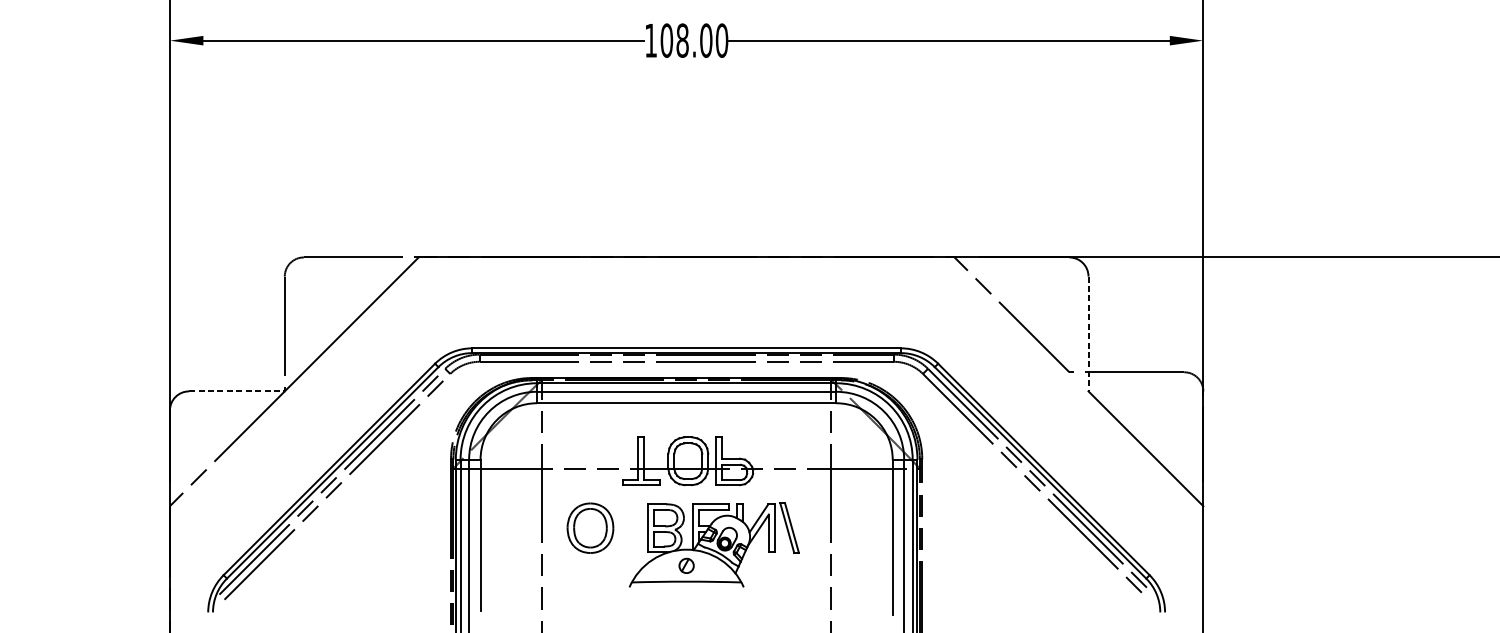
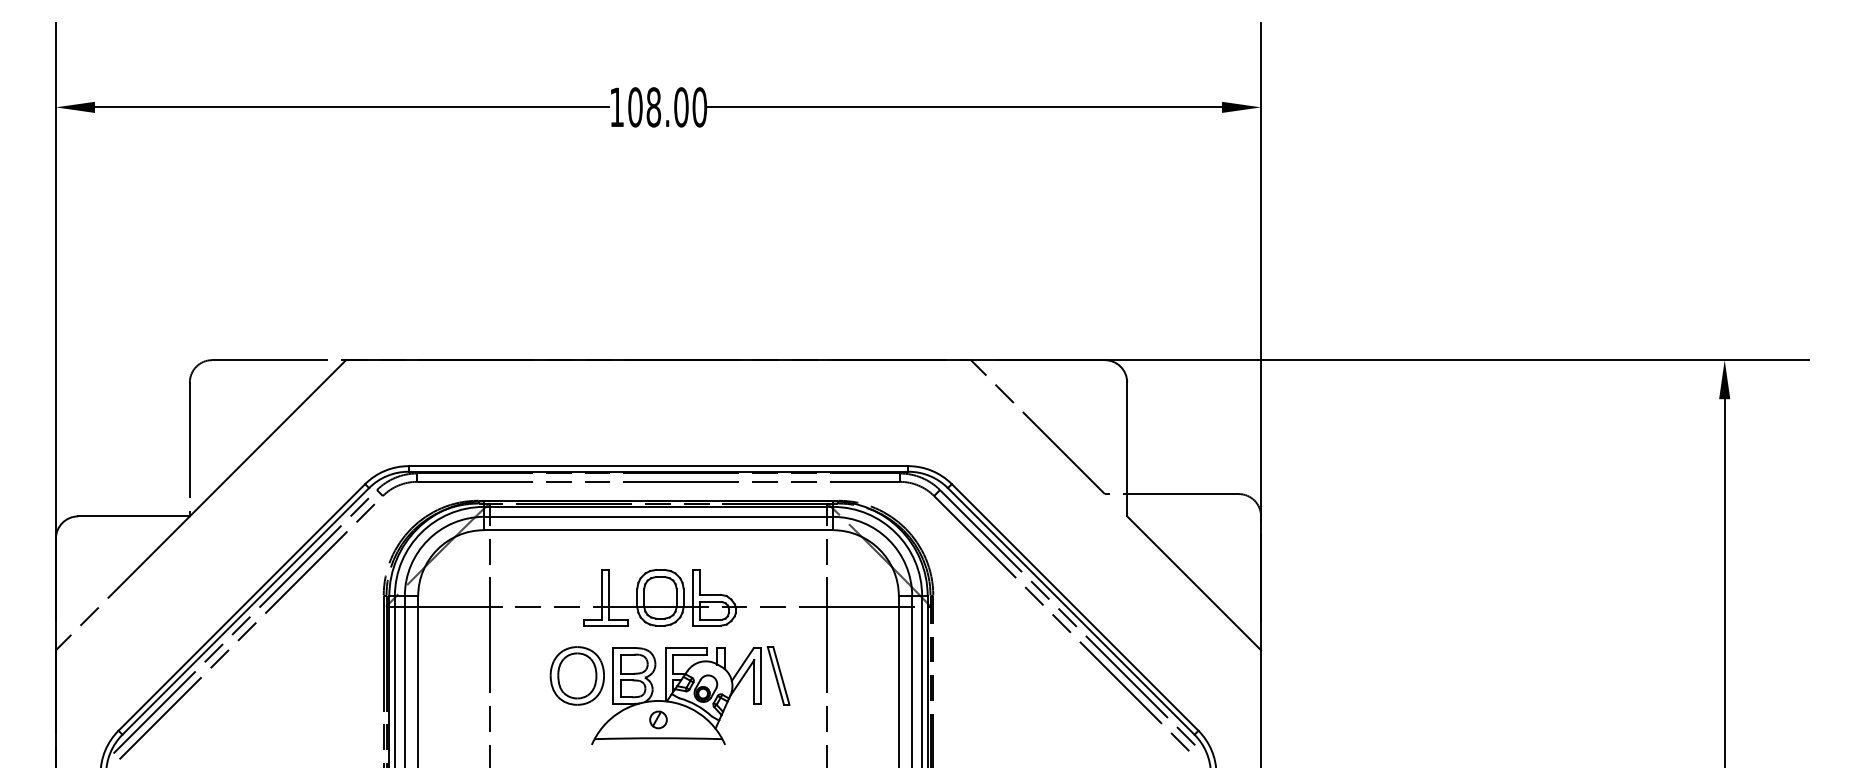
line: (1088, 334) -> (1127, 449), dashed -> solid
line: (237, 391) -> (134, 516), dashed -> solid
part: (589, 527) -> (576, 675), moved

